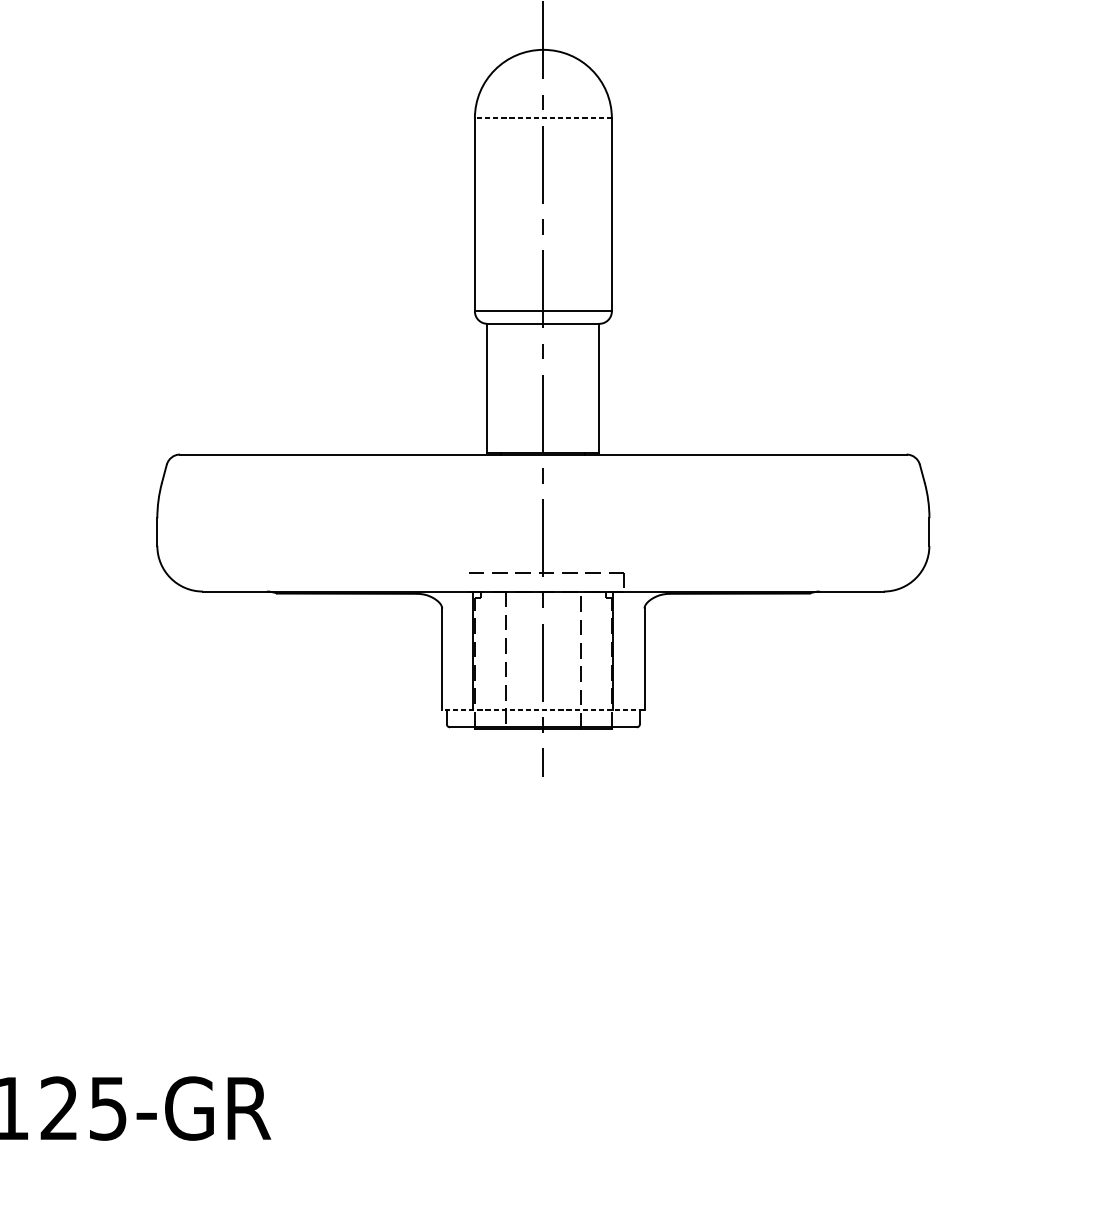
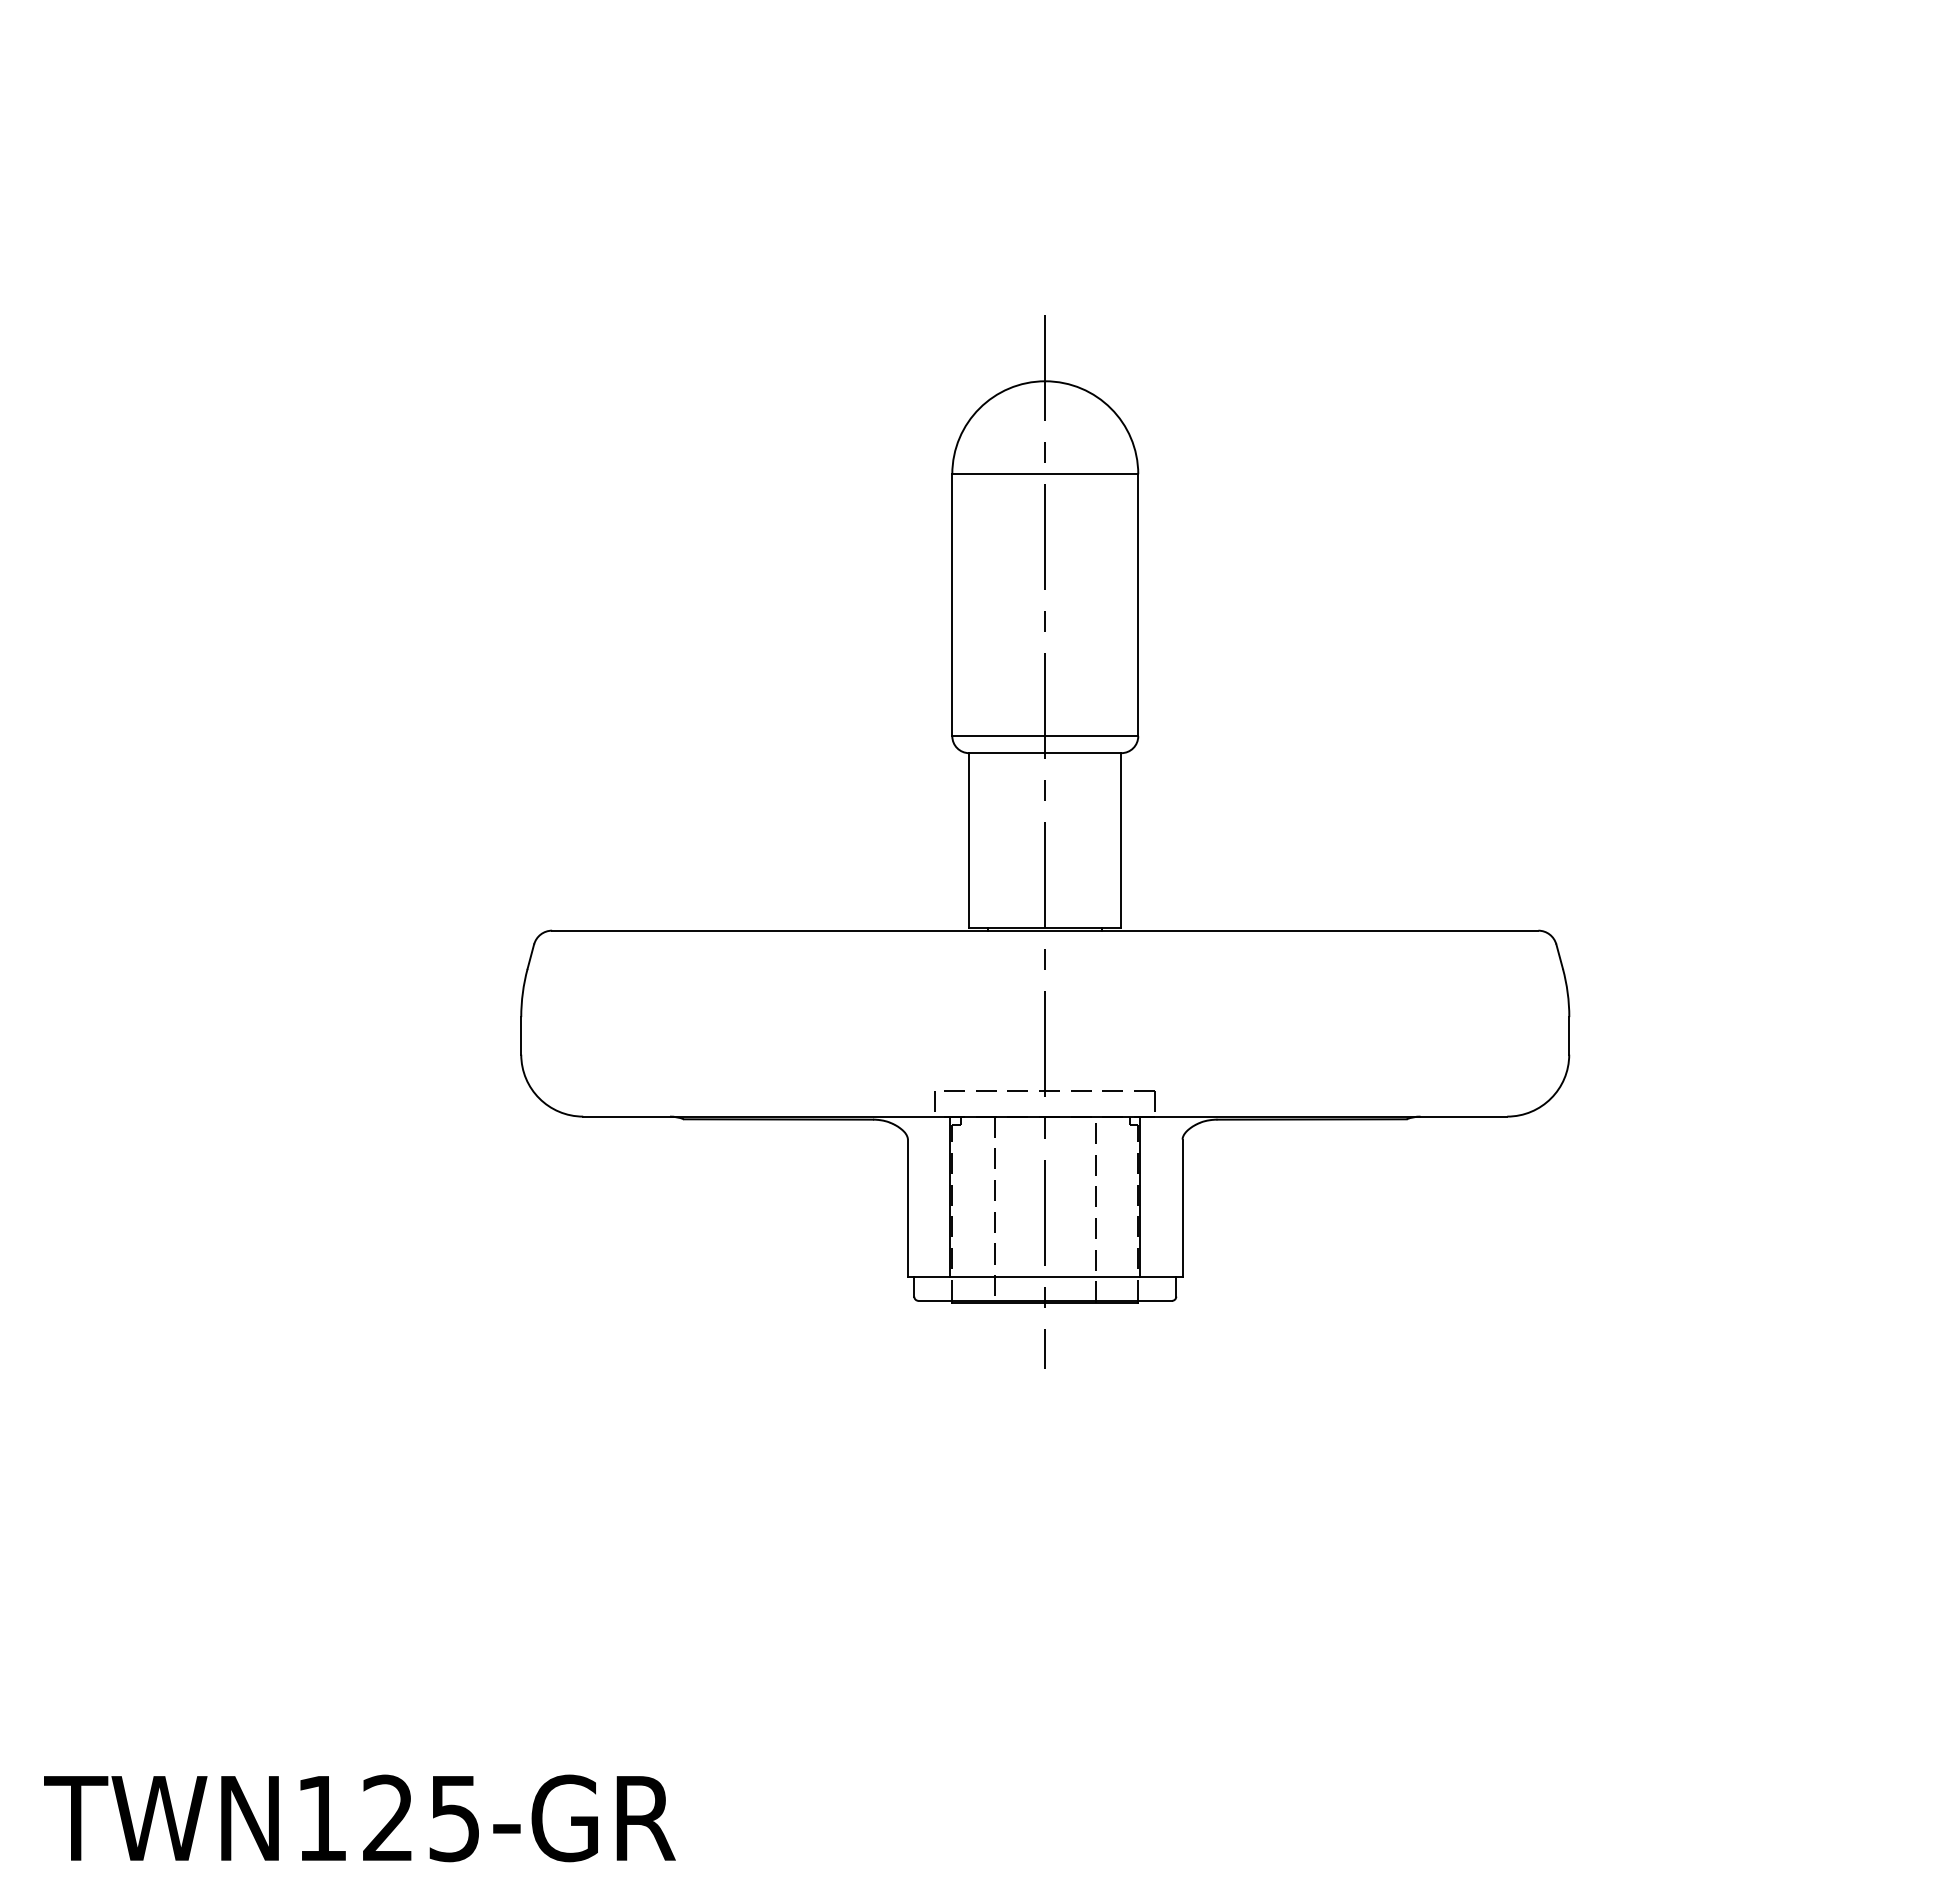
line: (543, 118) -> (1045, 474), dashed -> solid
line: (462, 581) -> (935, 1103), added
line: (542, 710) -> (1044, 1277), dashed -> solid

